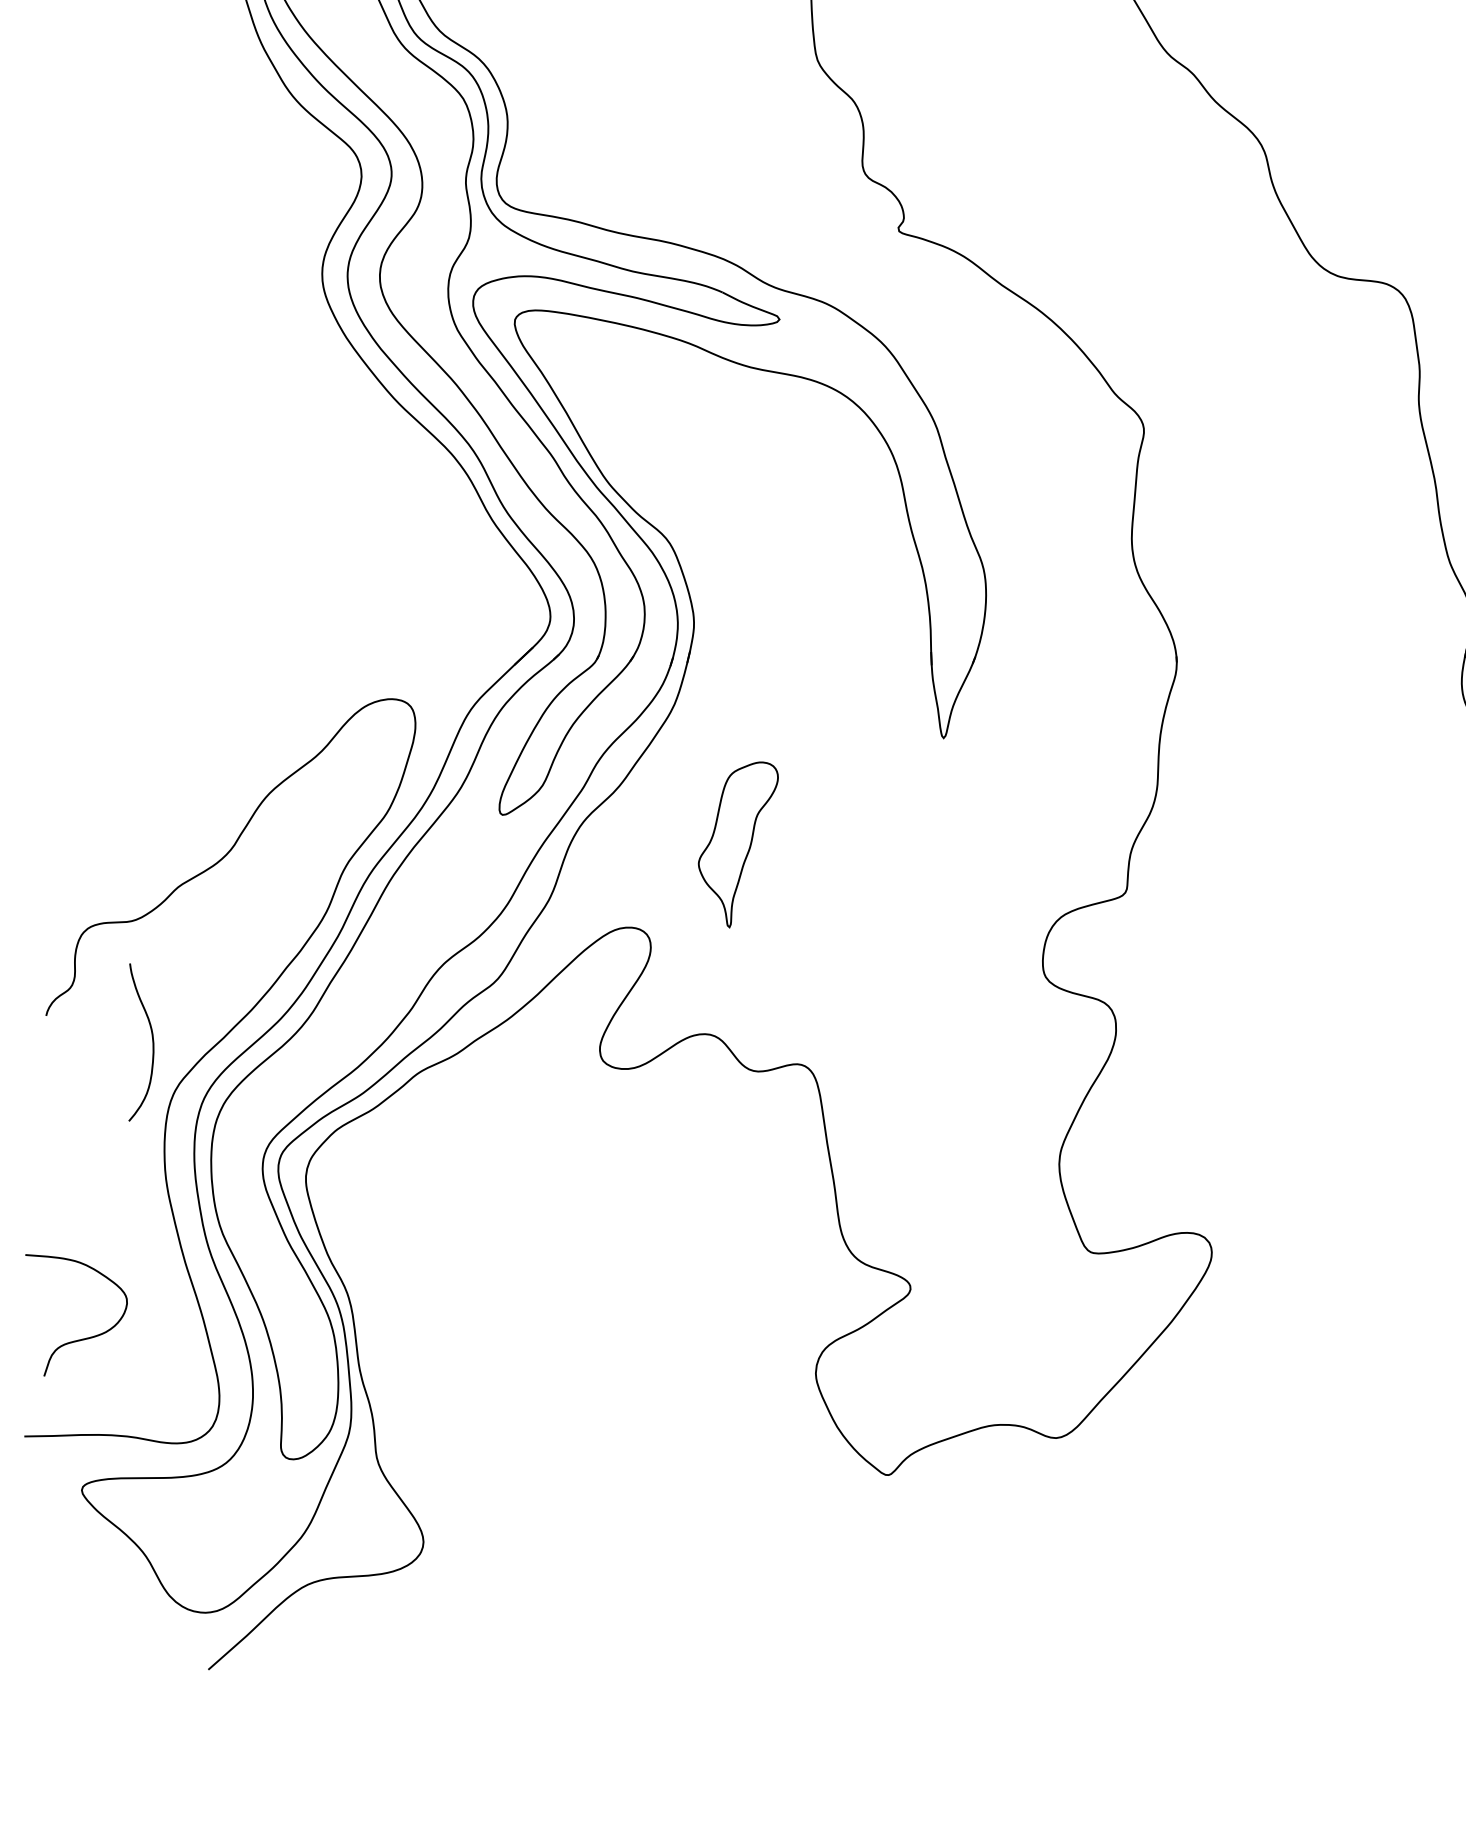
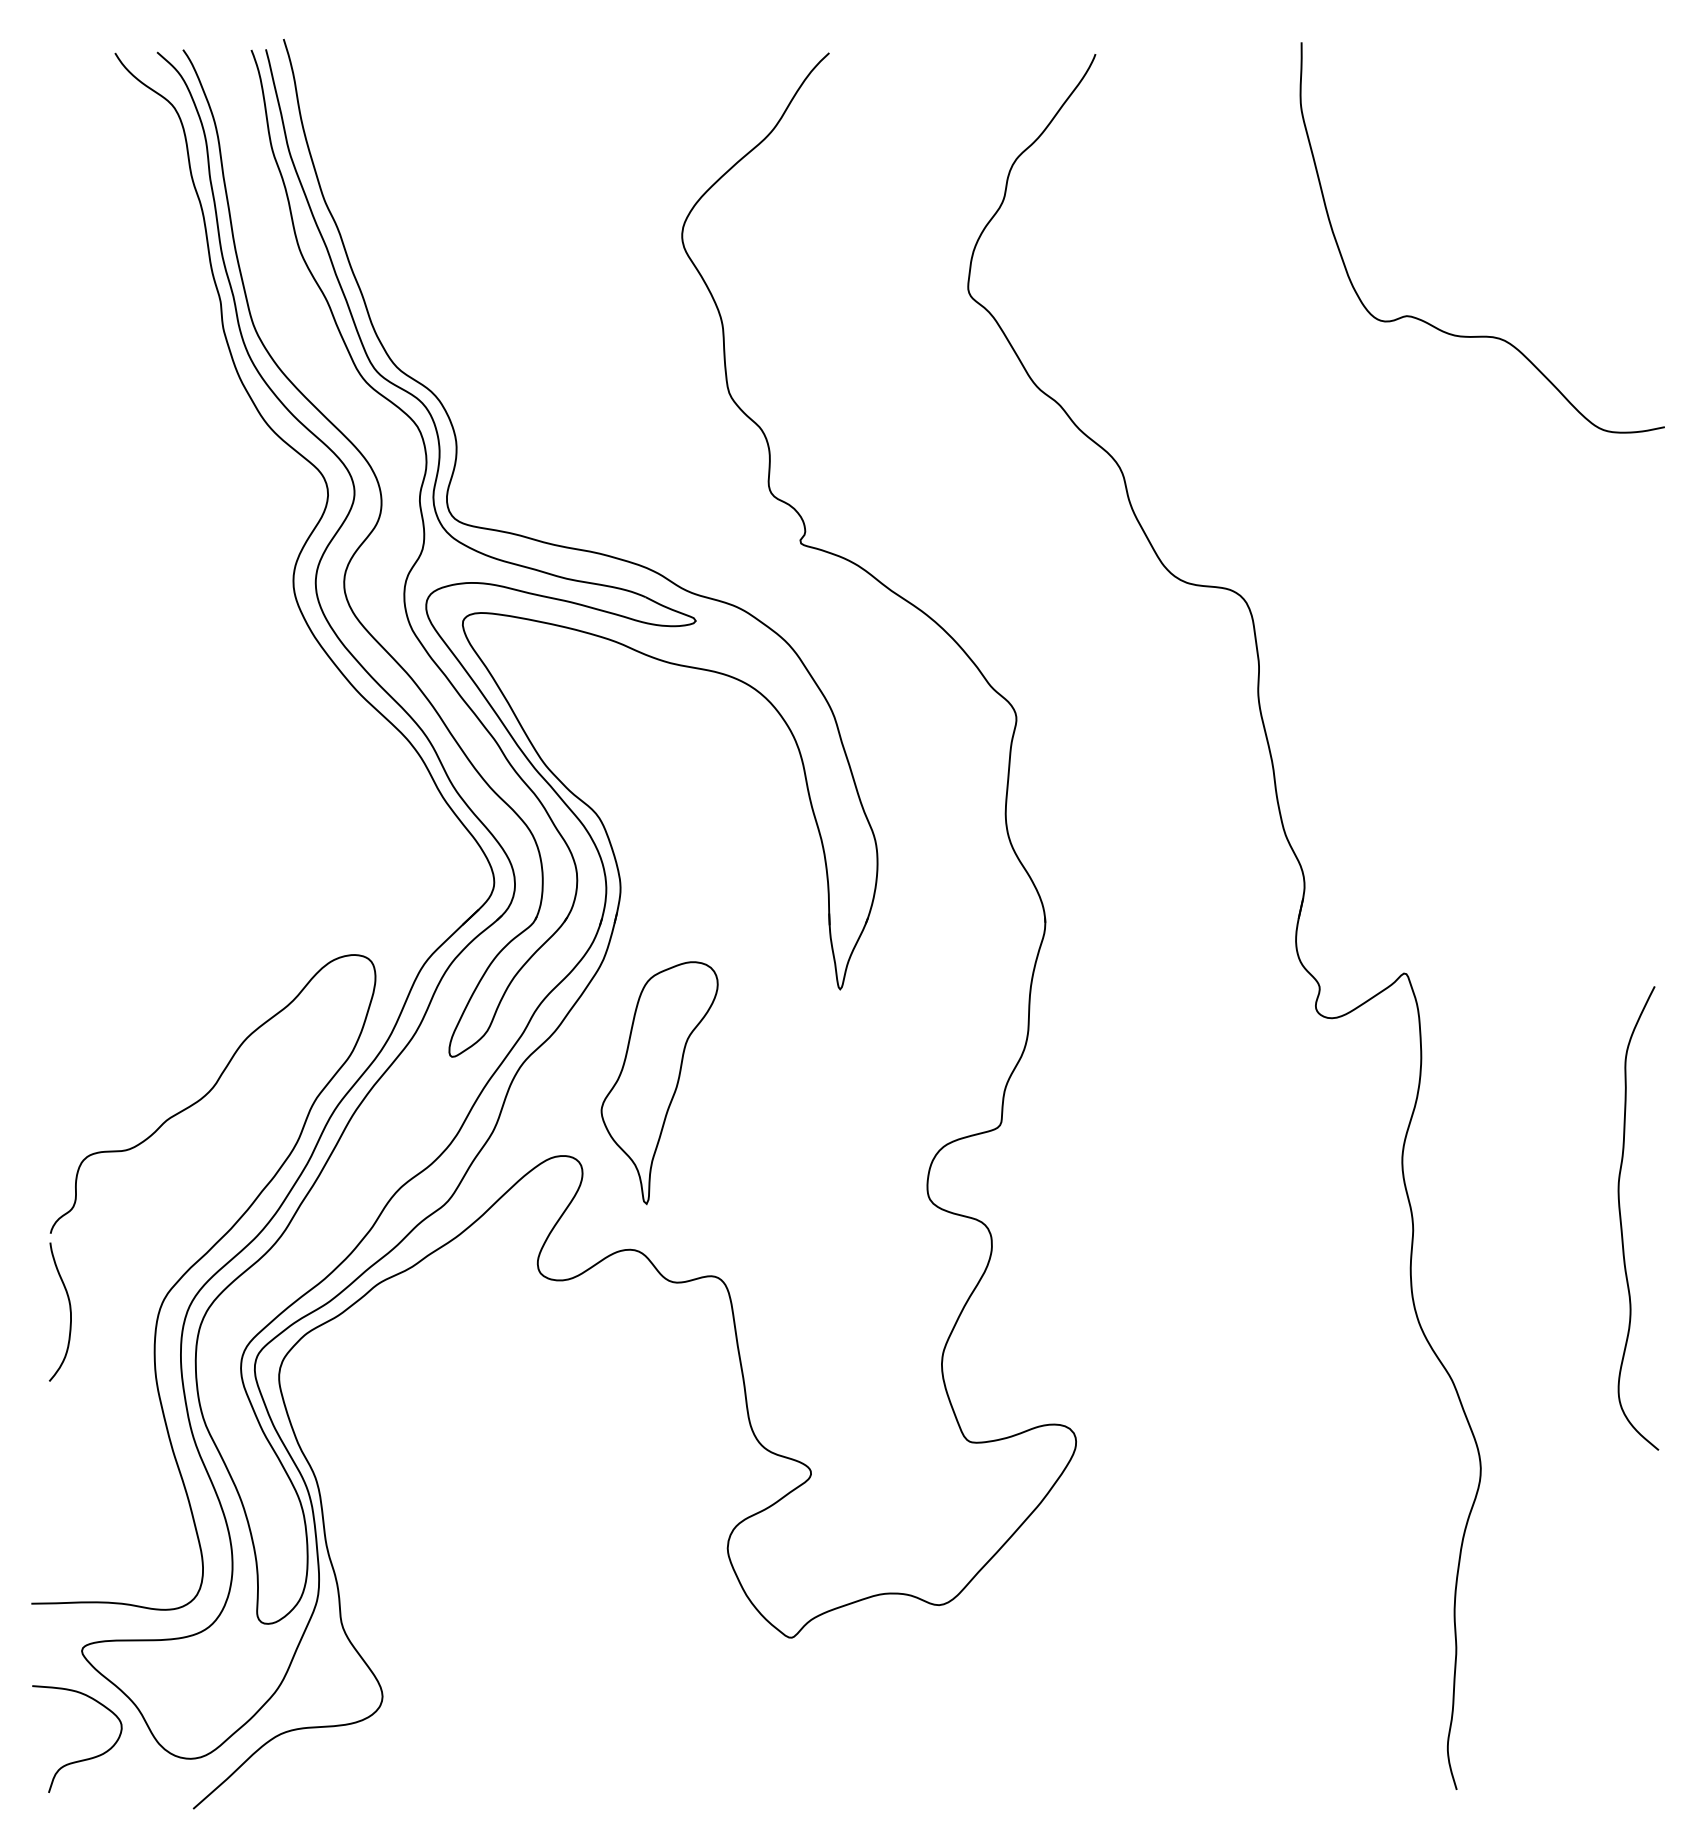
part: (738, 845) -> (659, 1083), size x1.67
curve: (151, 1041) -> (69, 1311), moved
curve: (81, 1338) -> (81, 1759), moved

